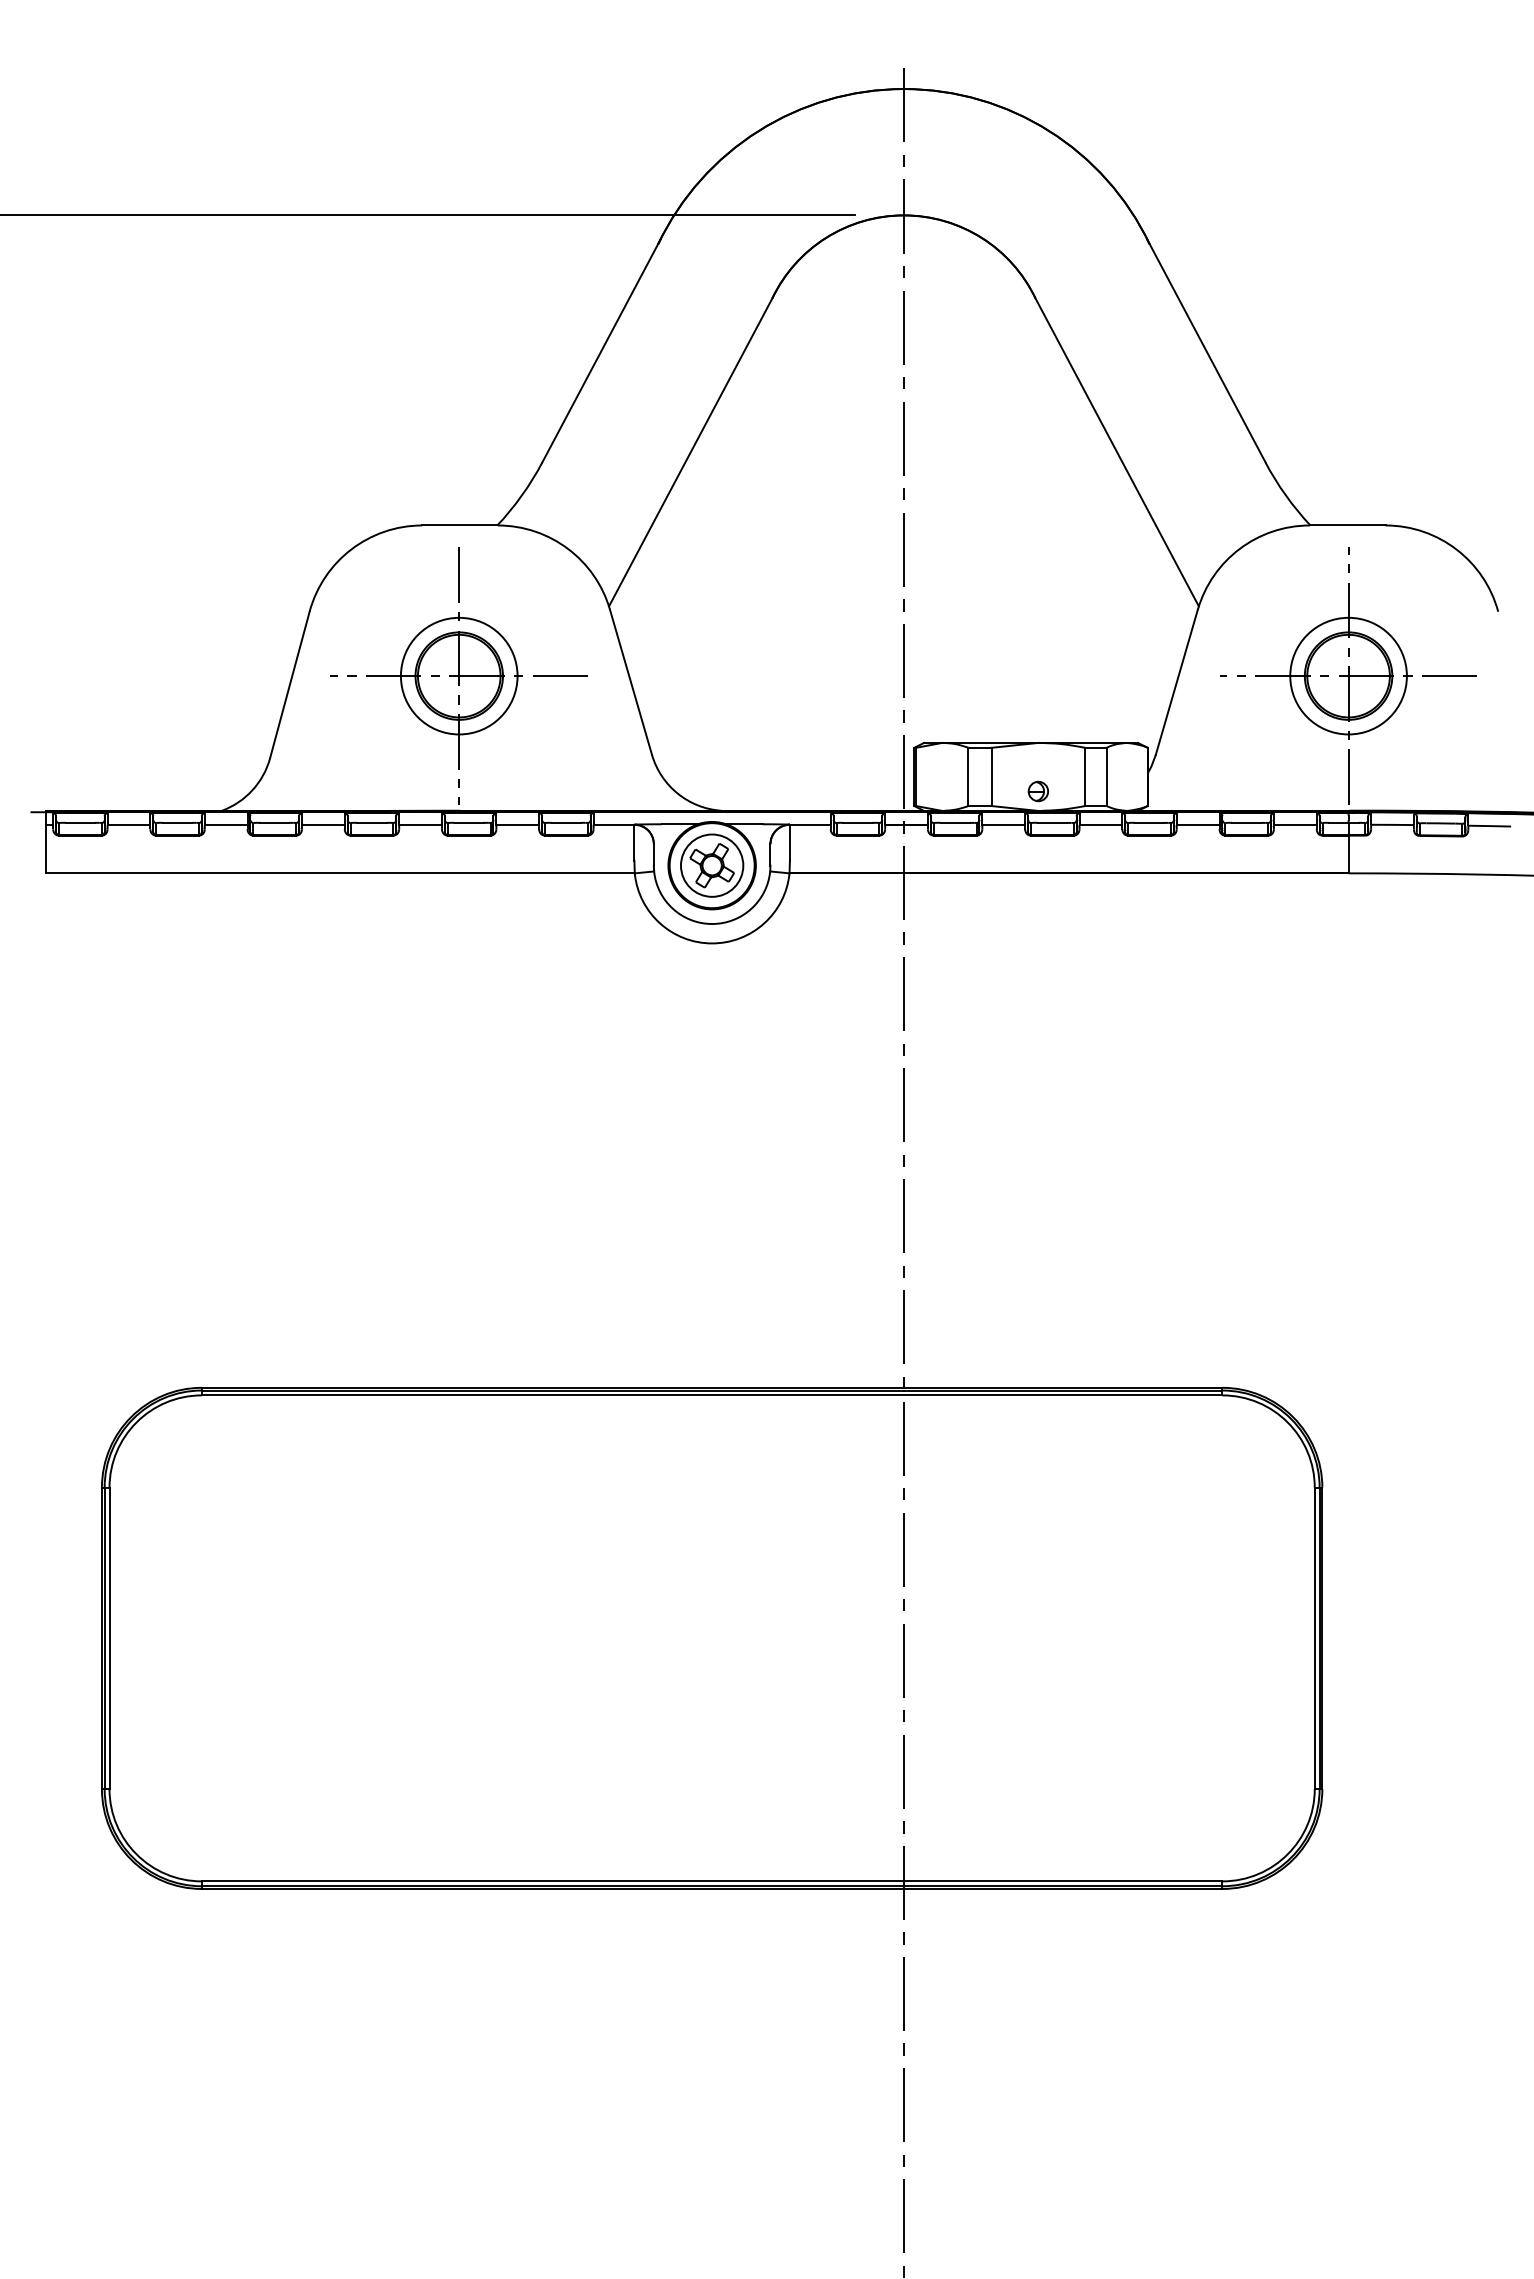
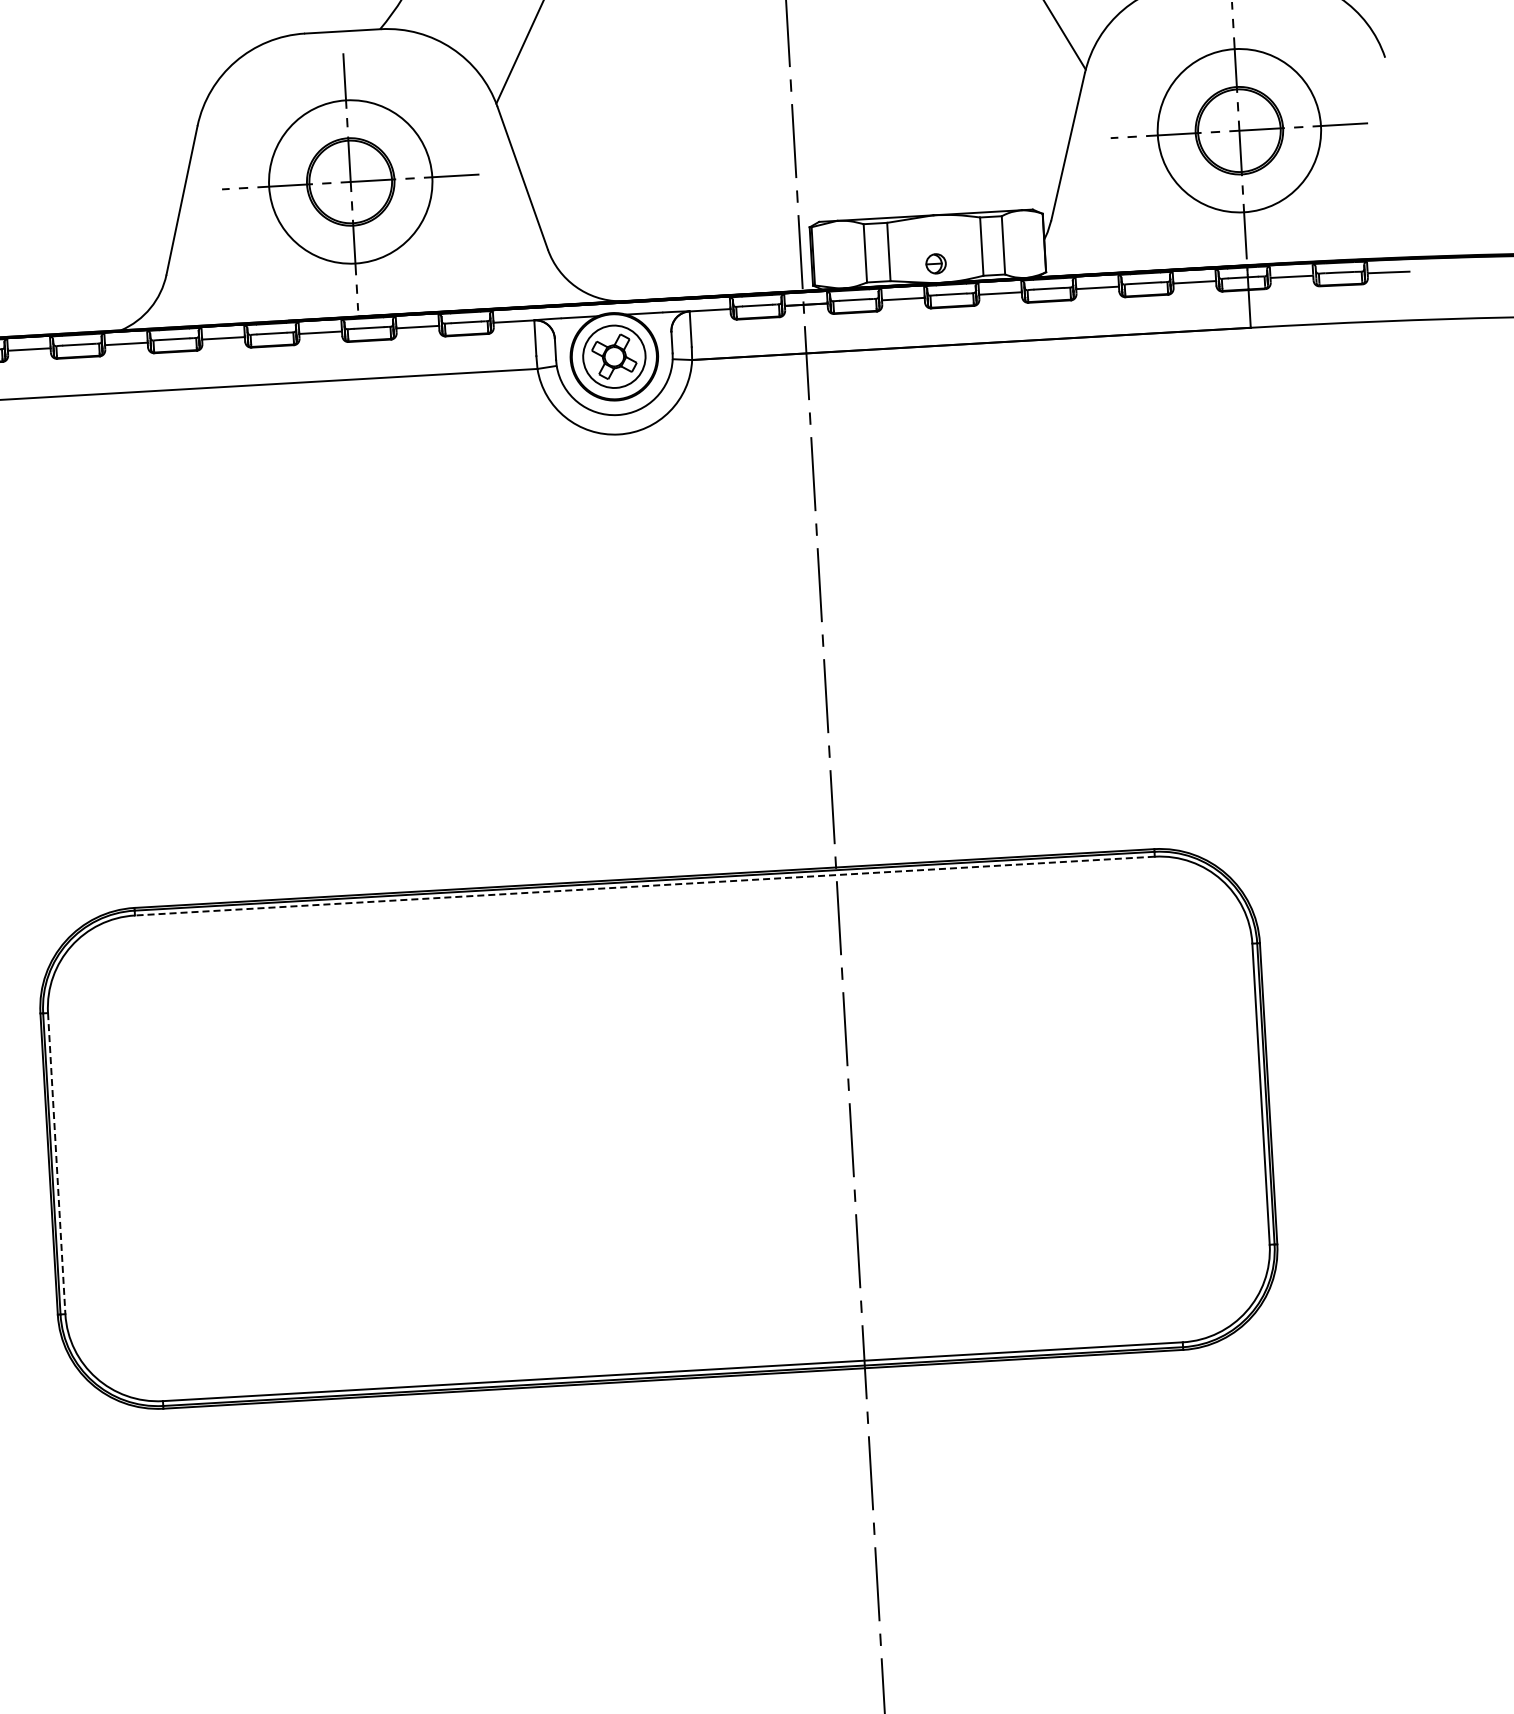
circle: (458, 675) -> (349, 181), size x1.4
circle: (1348, 675) -> (1239, 130), size x1.4
line: (711, 1395) -> (644, 886), solid -> dashed
line: (109, 1638) -> (56, 1163), solid -> dashed

